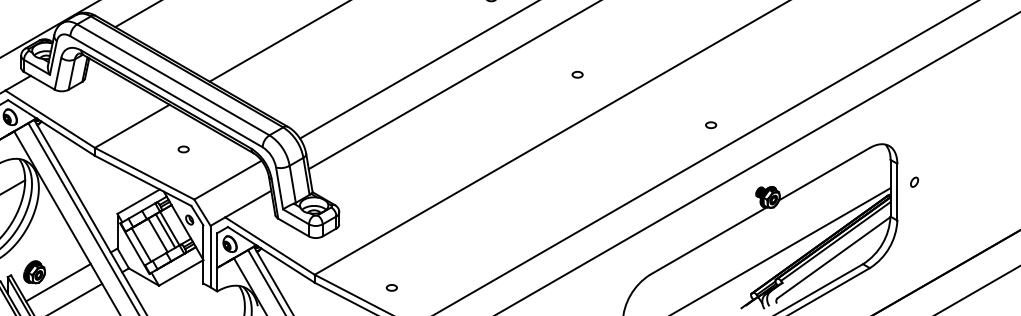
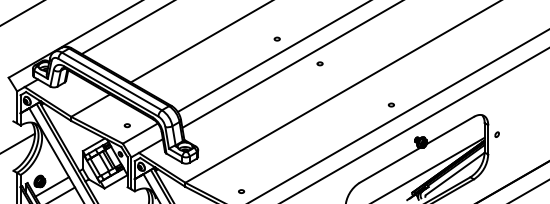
part: (576, 74) -> (319, 63), moved
part: (182, 149) -> (126, 125), moved
part: (391, 287) -> (241, 191), moved

